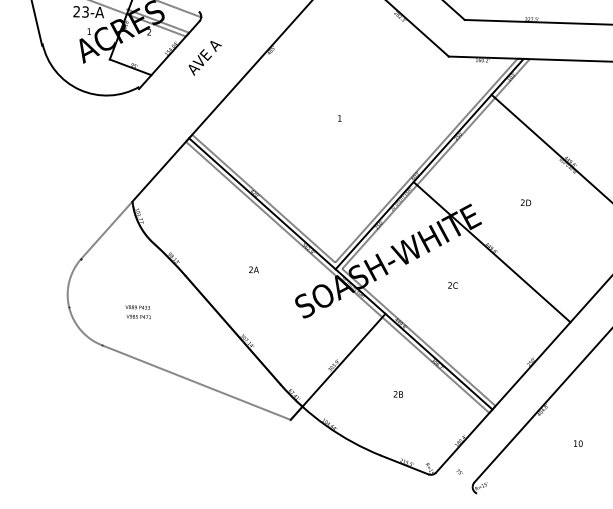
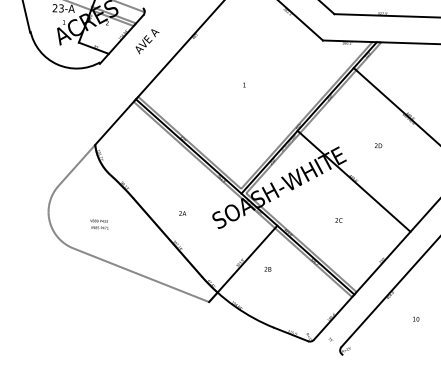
text: (253, 269) -> (182, 213), moved
text: (452, 285) -> (338, 220), moved
text: (398, 394) -> (268, 269), moved

